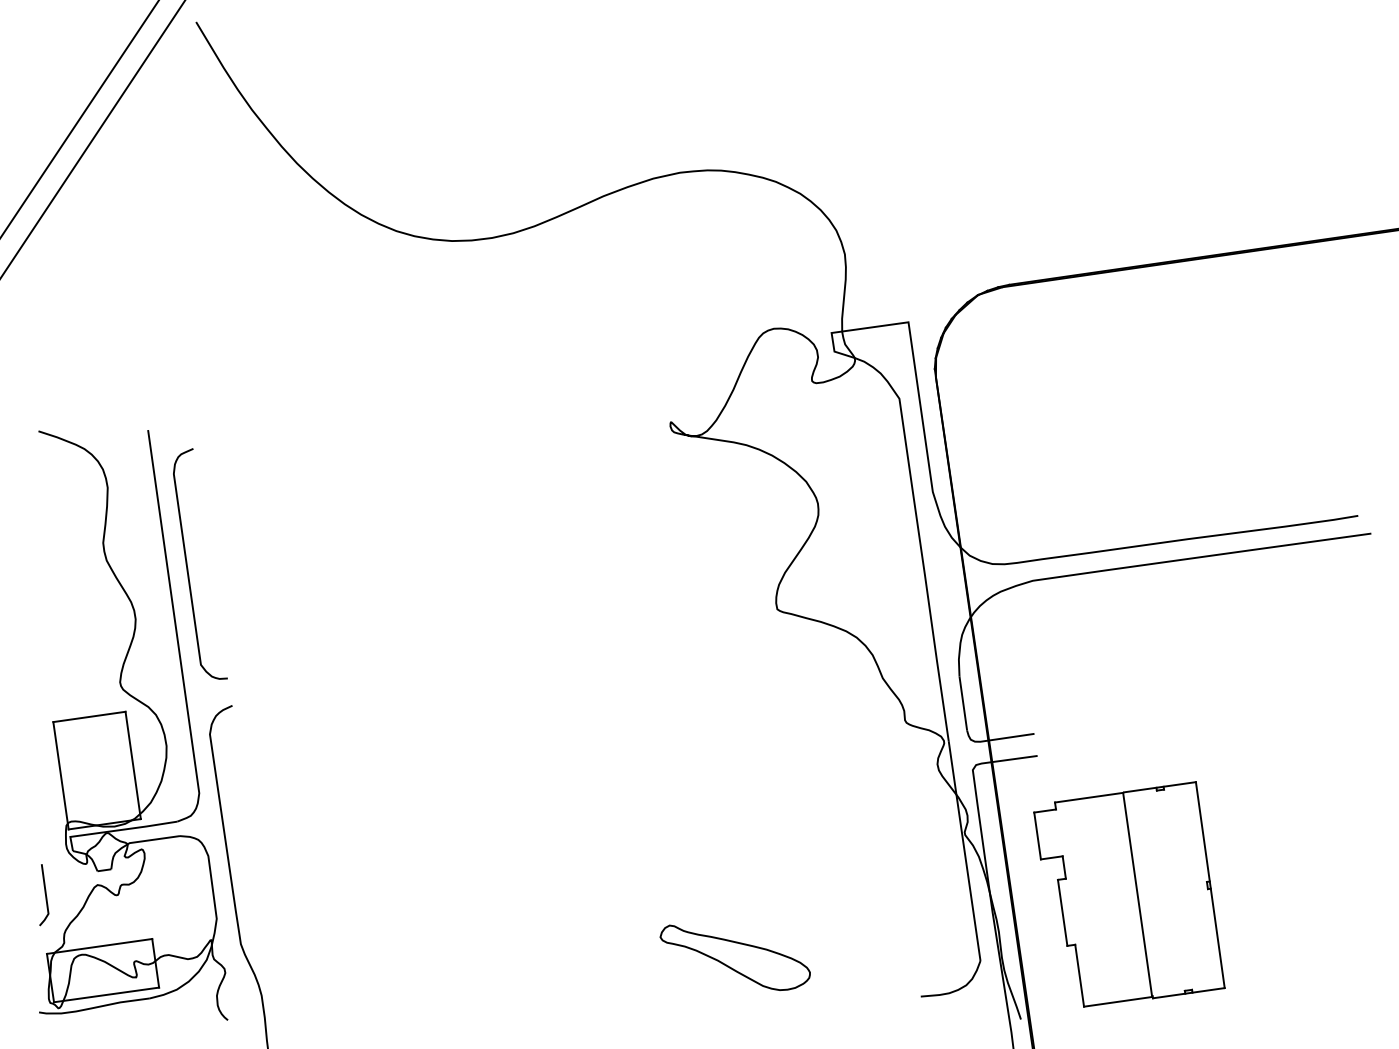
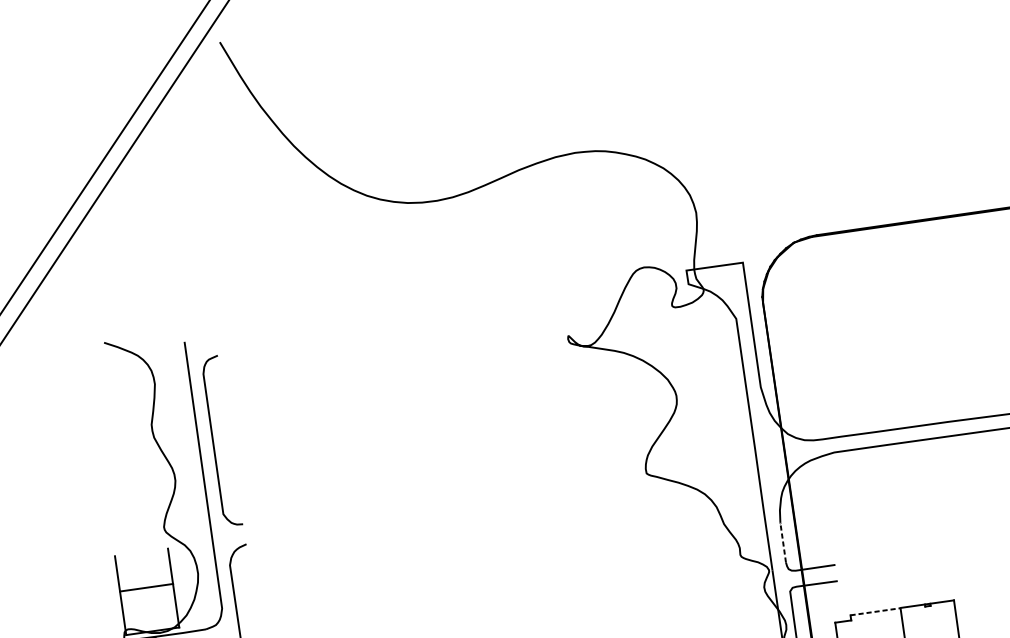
line: (963, 703) -> (783, 542), solid -> dashed
line: (89, 716) -> (146, 587), moved
line: (1089, 797) -> (875, 611), solid -> dashed

